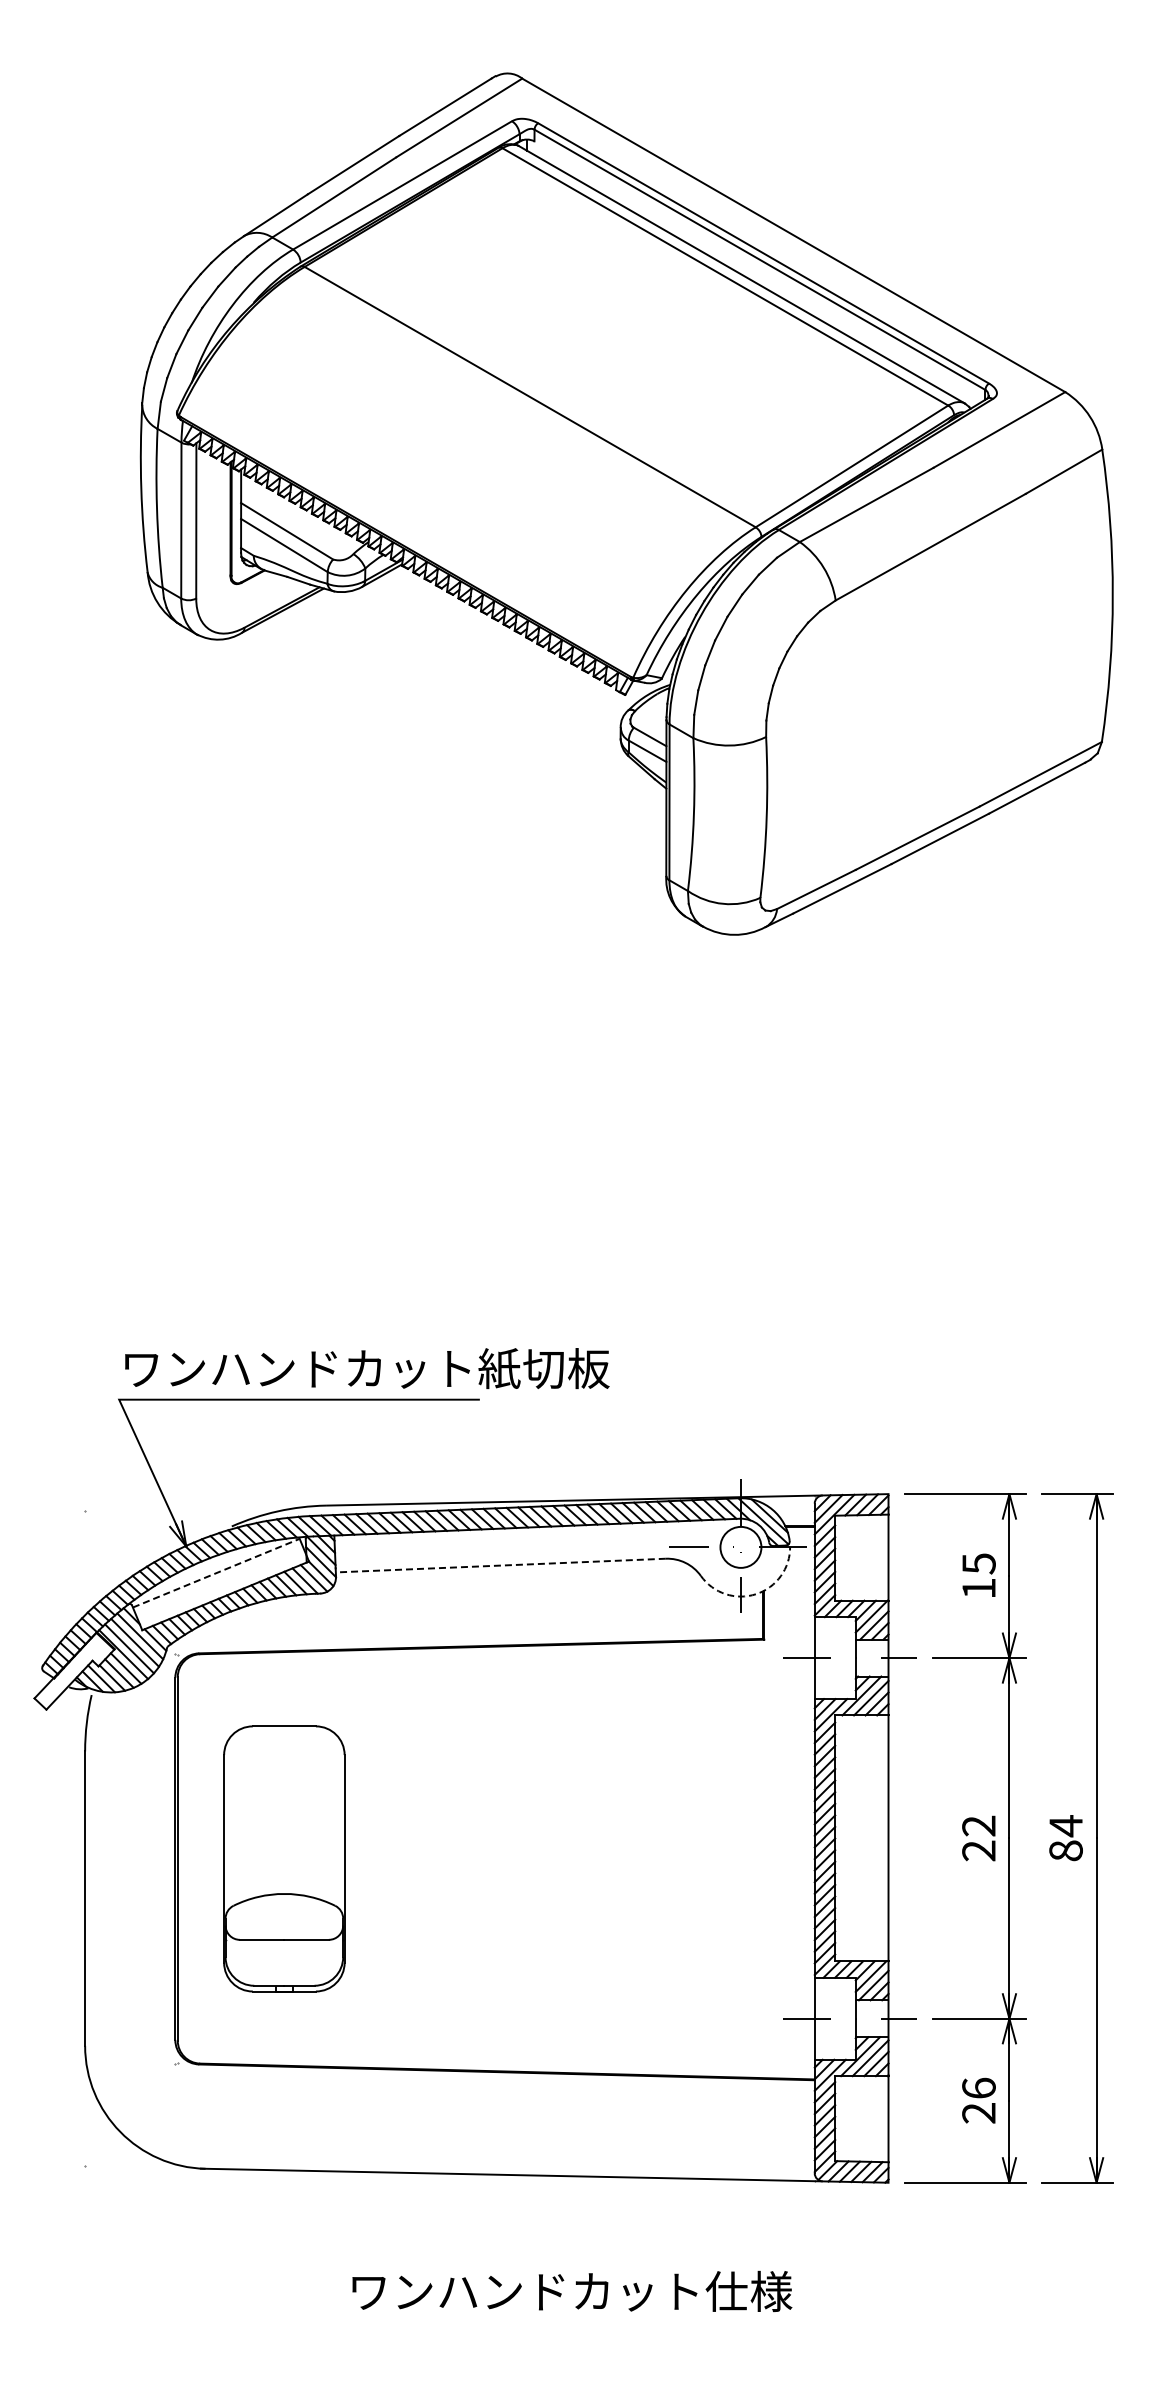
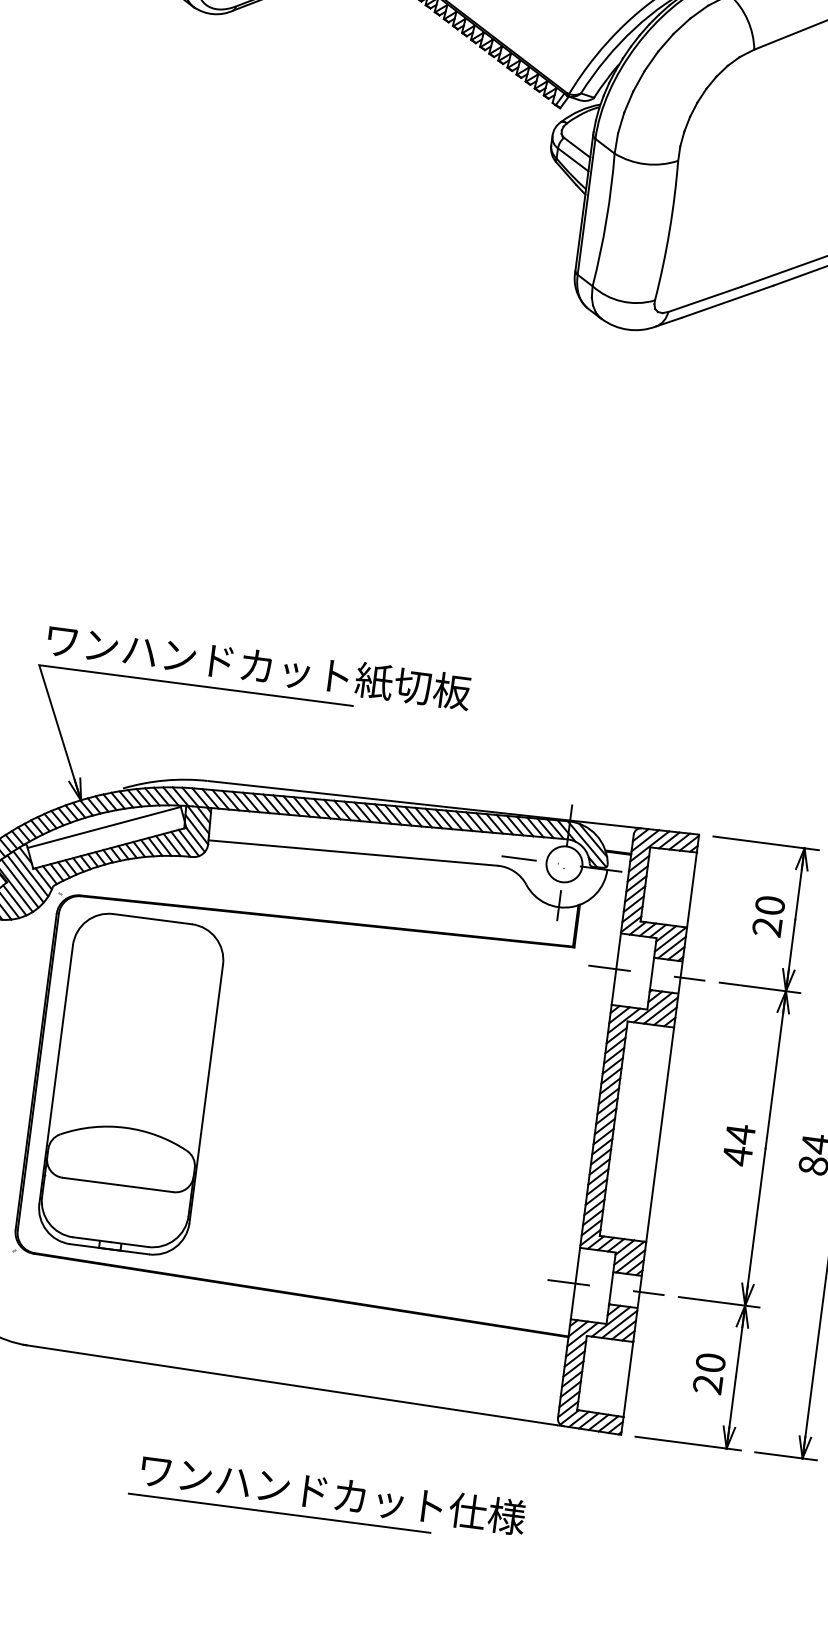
line: (500, 1565) -> (352, 852), dashed -> solid
line: (216, 1573) -> (104, 827), dashed -> solid
text: (978, 1575) -> (768, 915), 15 -> 20
arc: (756, 1594) -> (572, 907), dashed -> solid
text: (978, 1838) -> (738, 1145), 22 -> 44
part: (284, 1858) -> (131, 1083), size x1.43
text: (978, 2087) -> (710, 1362), 26 -> 20
line: (514, 2321) -> (279, 1513), added

